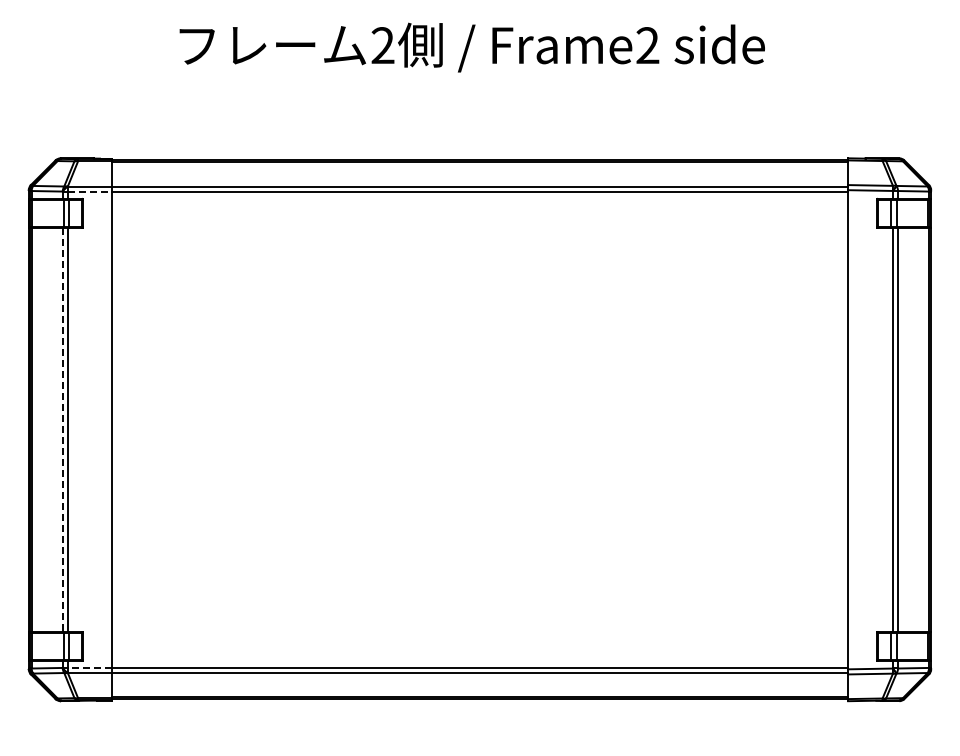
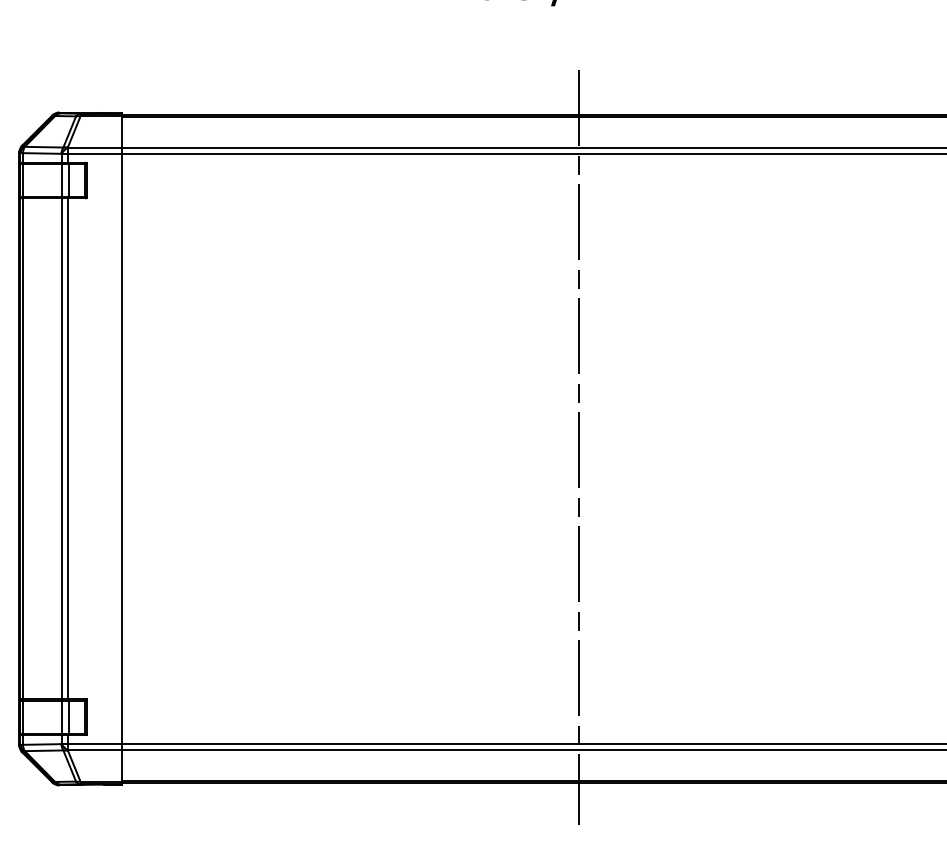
line: (89, 191) -> (94, 153), dashed -> solid
line: (480, 428) -> (579, 447), added
line: (62, 430) -> (61, 449), dashed -> solid
line: (89, 667) -> (94, 743), dashed -> solid

